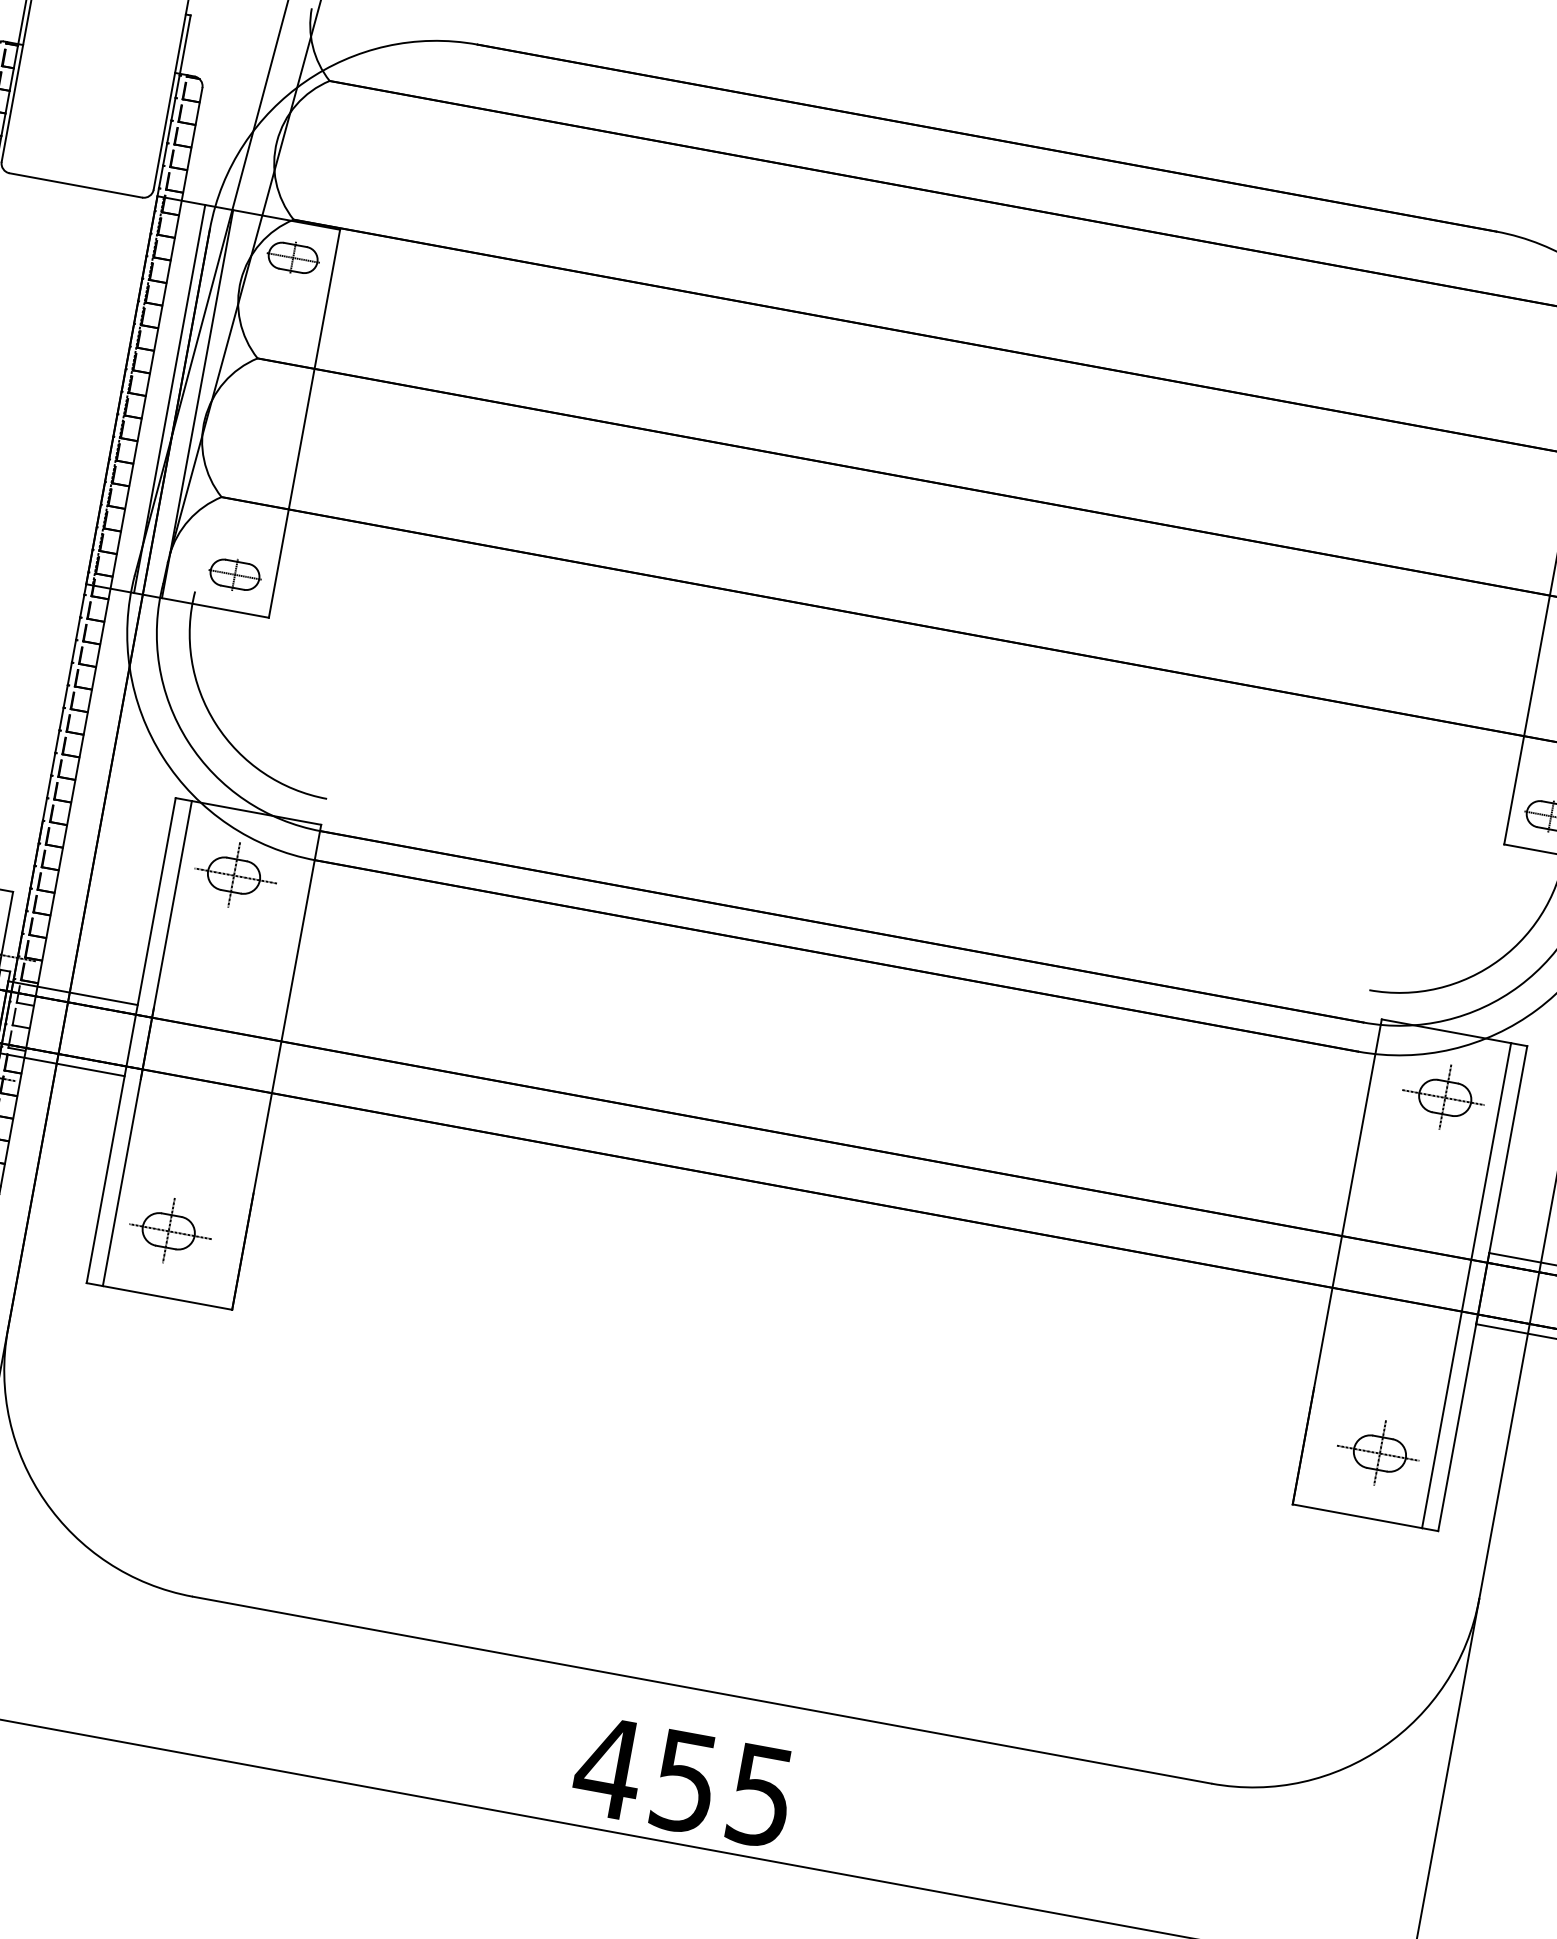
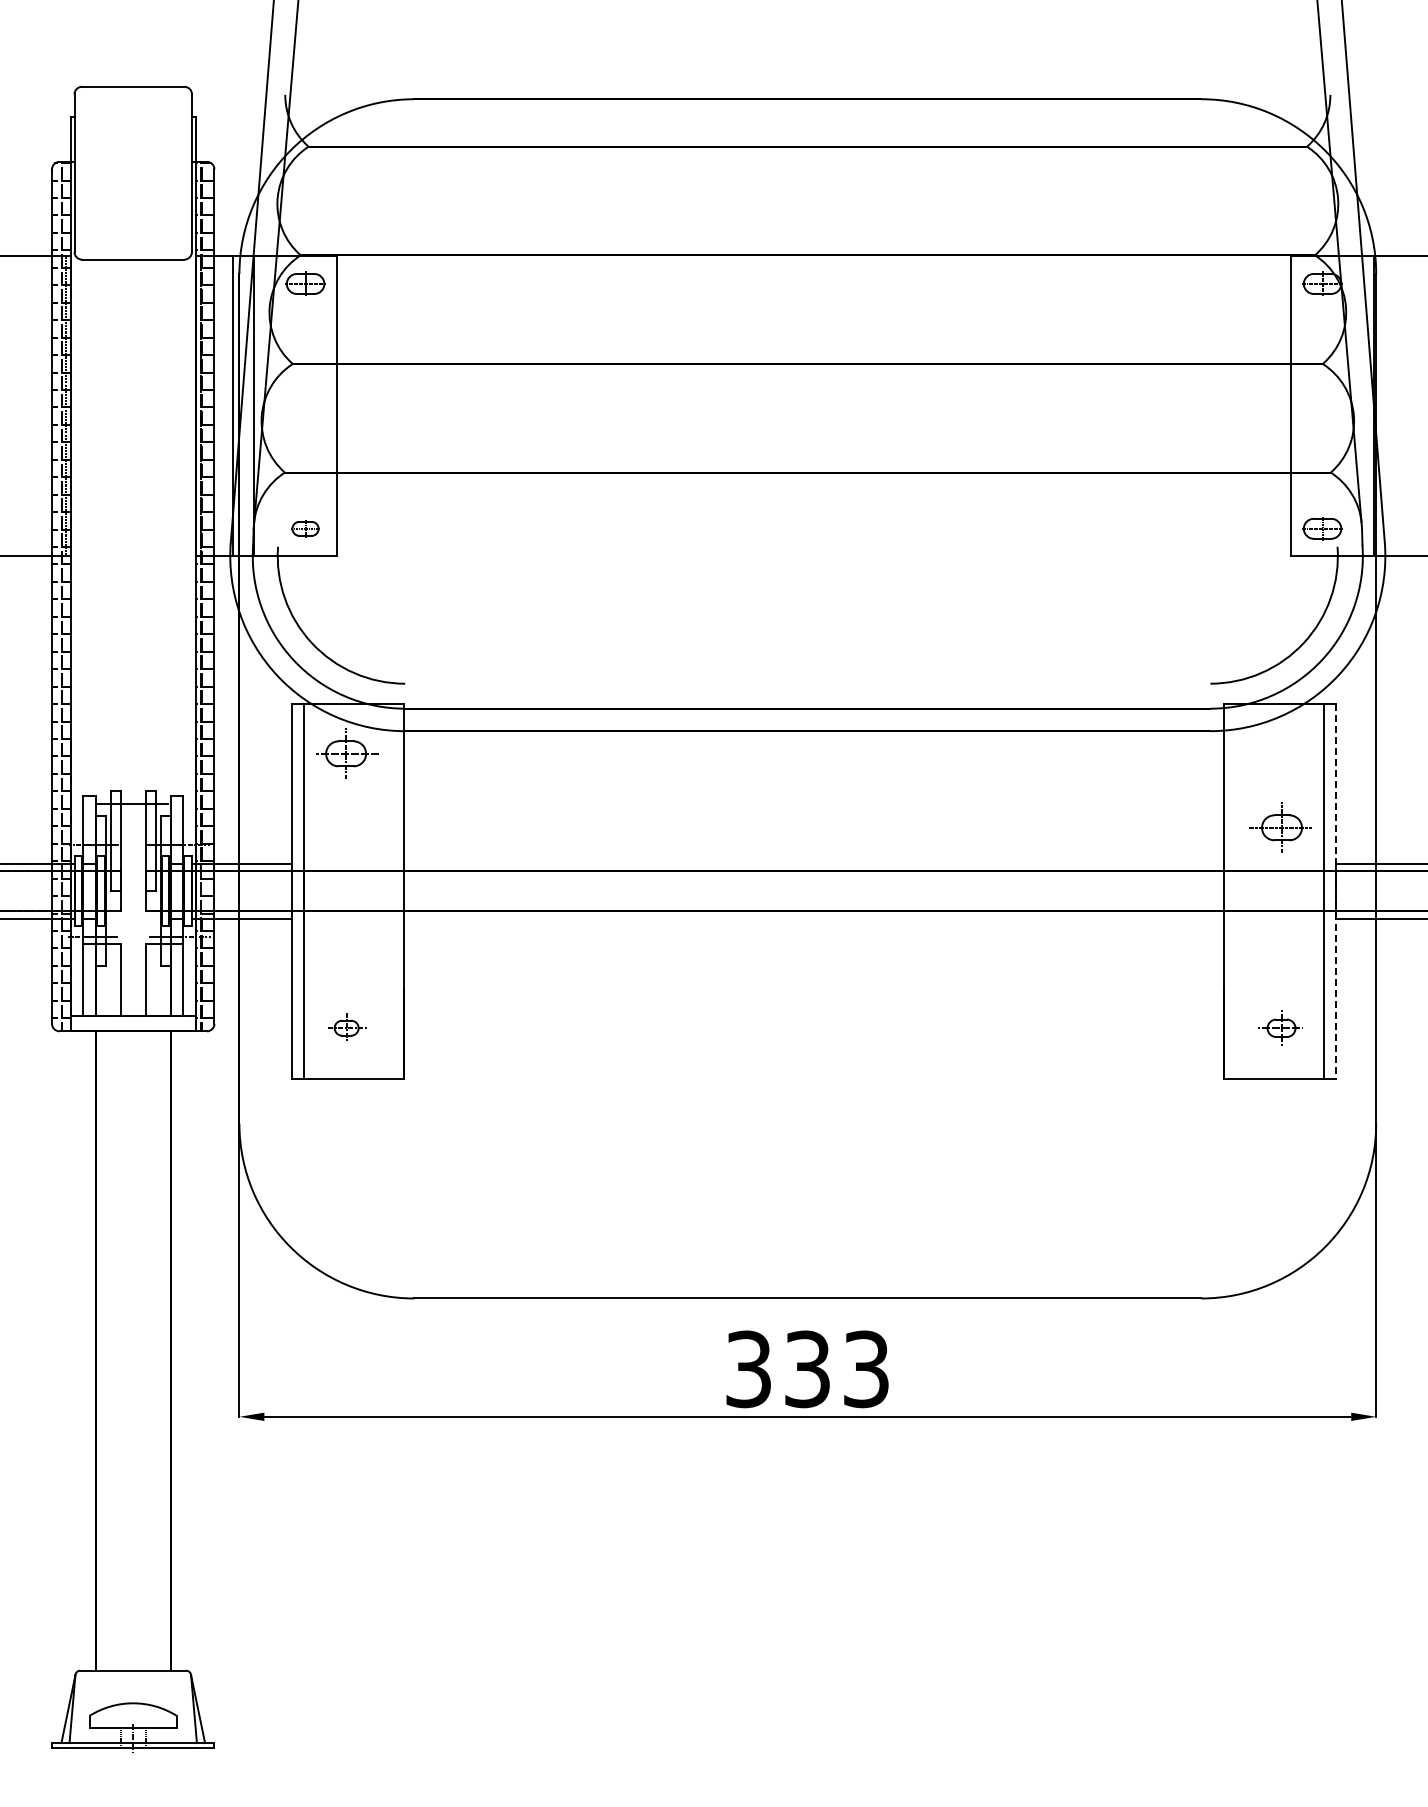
part: (234, 574) -> (305, 528), size x0.7
part: (1443, 1097) -> (1280, 827), moved
part: (170, 1230) -> (347, 1027), size x0.6
line: (1483, 1289) -> (1336, 891), solid -> dashed
part: (1378, 1451) -> (1280, 1027), size x0.7
text: (683, 1781) -> (806, 1369), 455 -> 333

